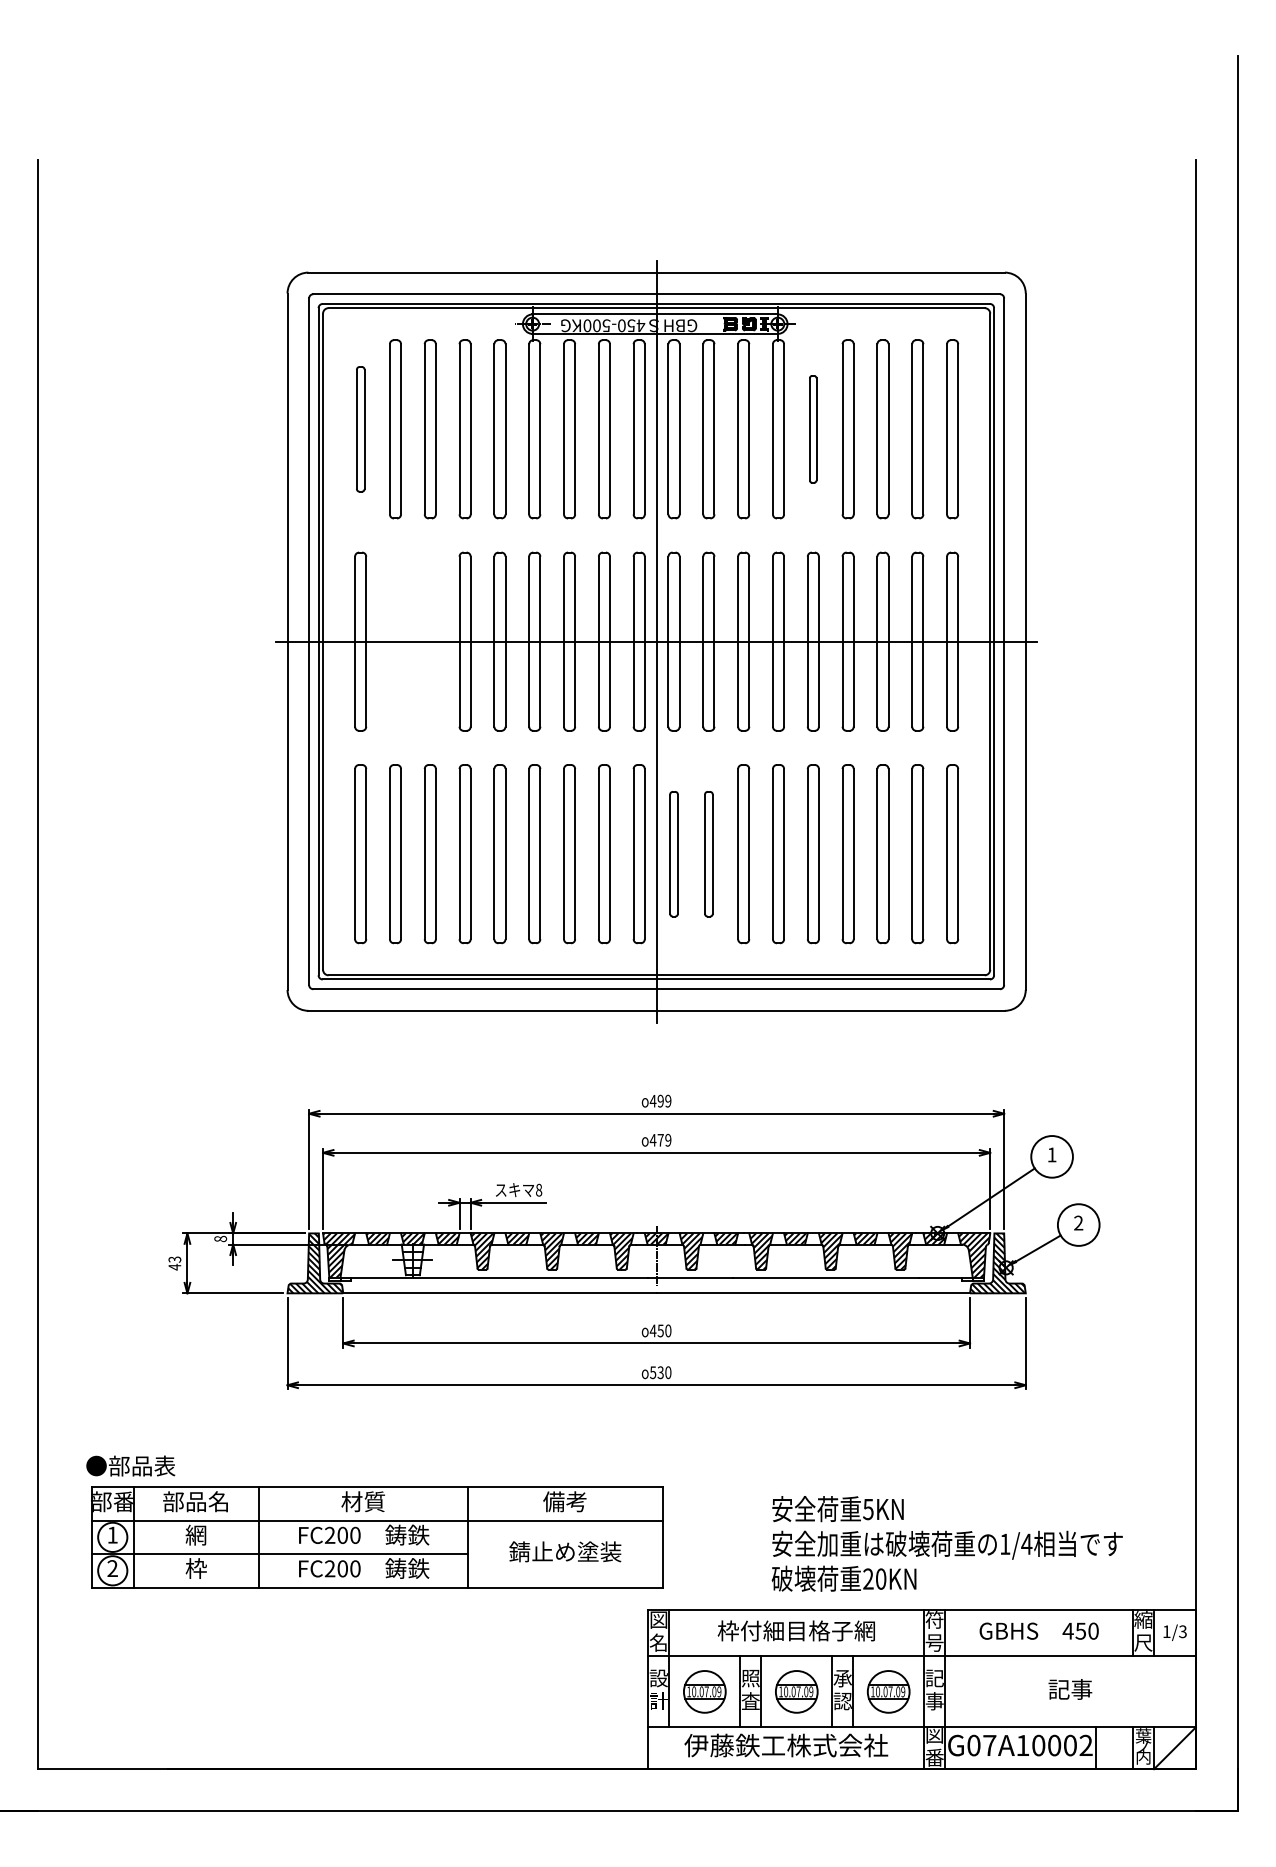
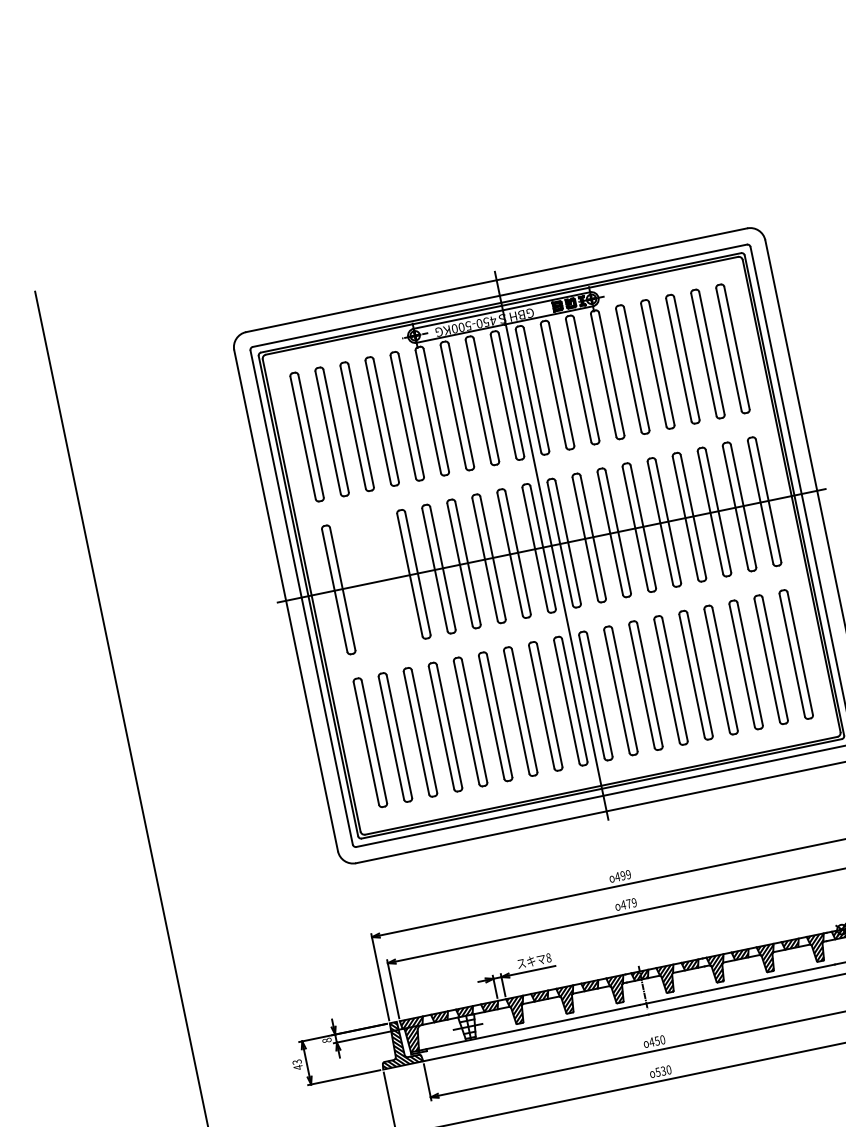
part: (360, 429) -> (306, 437), size x1.43
part: (812, 429) -> (632, 369), size x1.67
part: (673, 854) -> (595, 696), size x1.43
part: (708, 854) -> (620, 691), size x1.43

